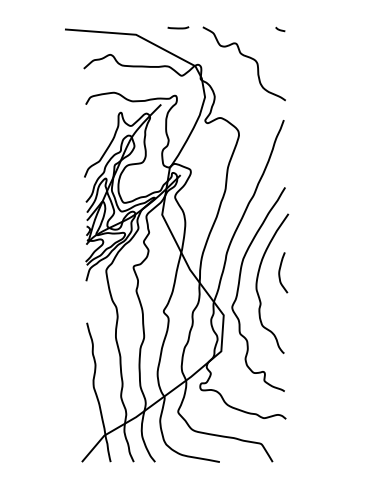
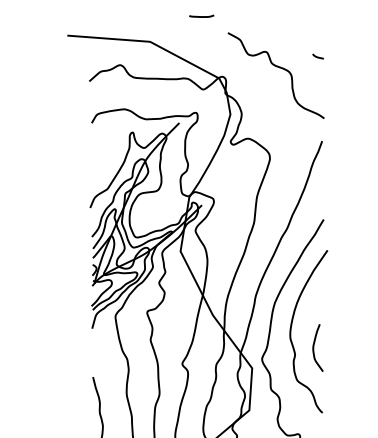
line: (178, 27) -> (201, 15), moved
curve: (280, 29) -> (318, 56), moved
curve: (280, 272) -> (314, 347), moved

